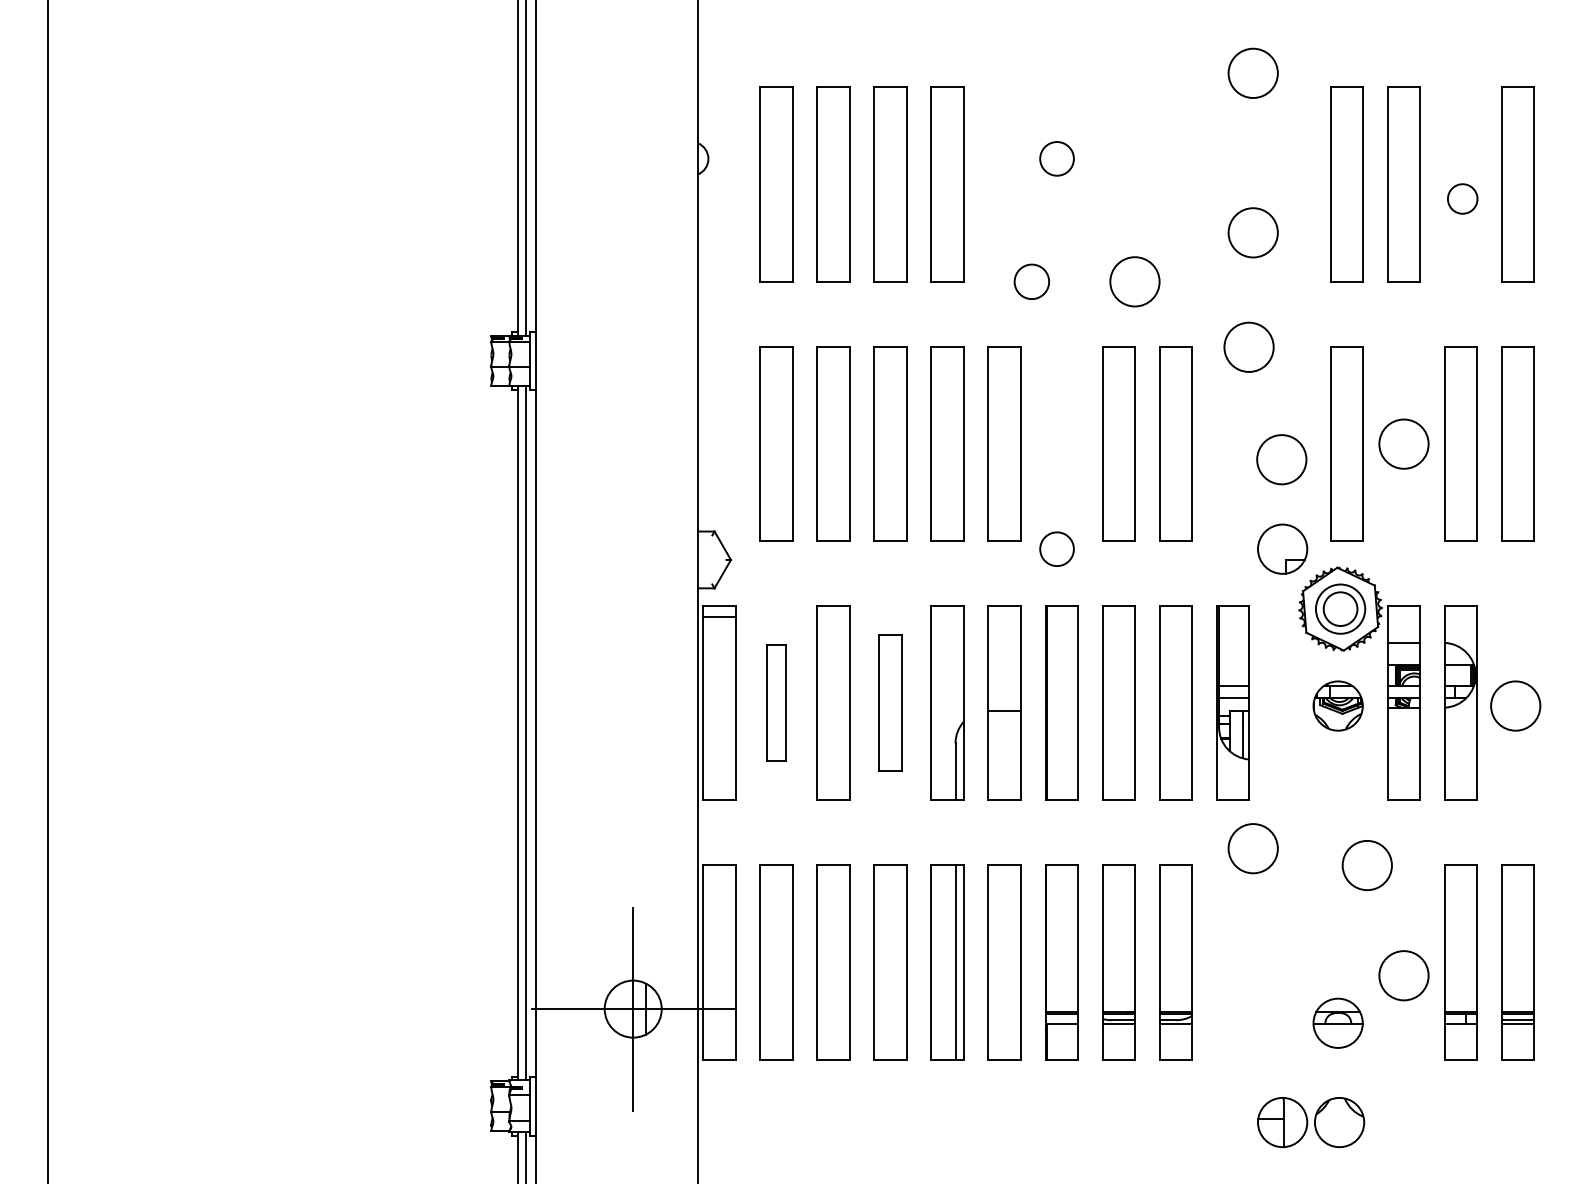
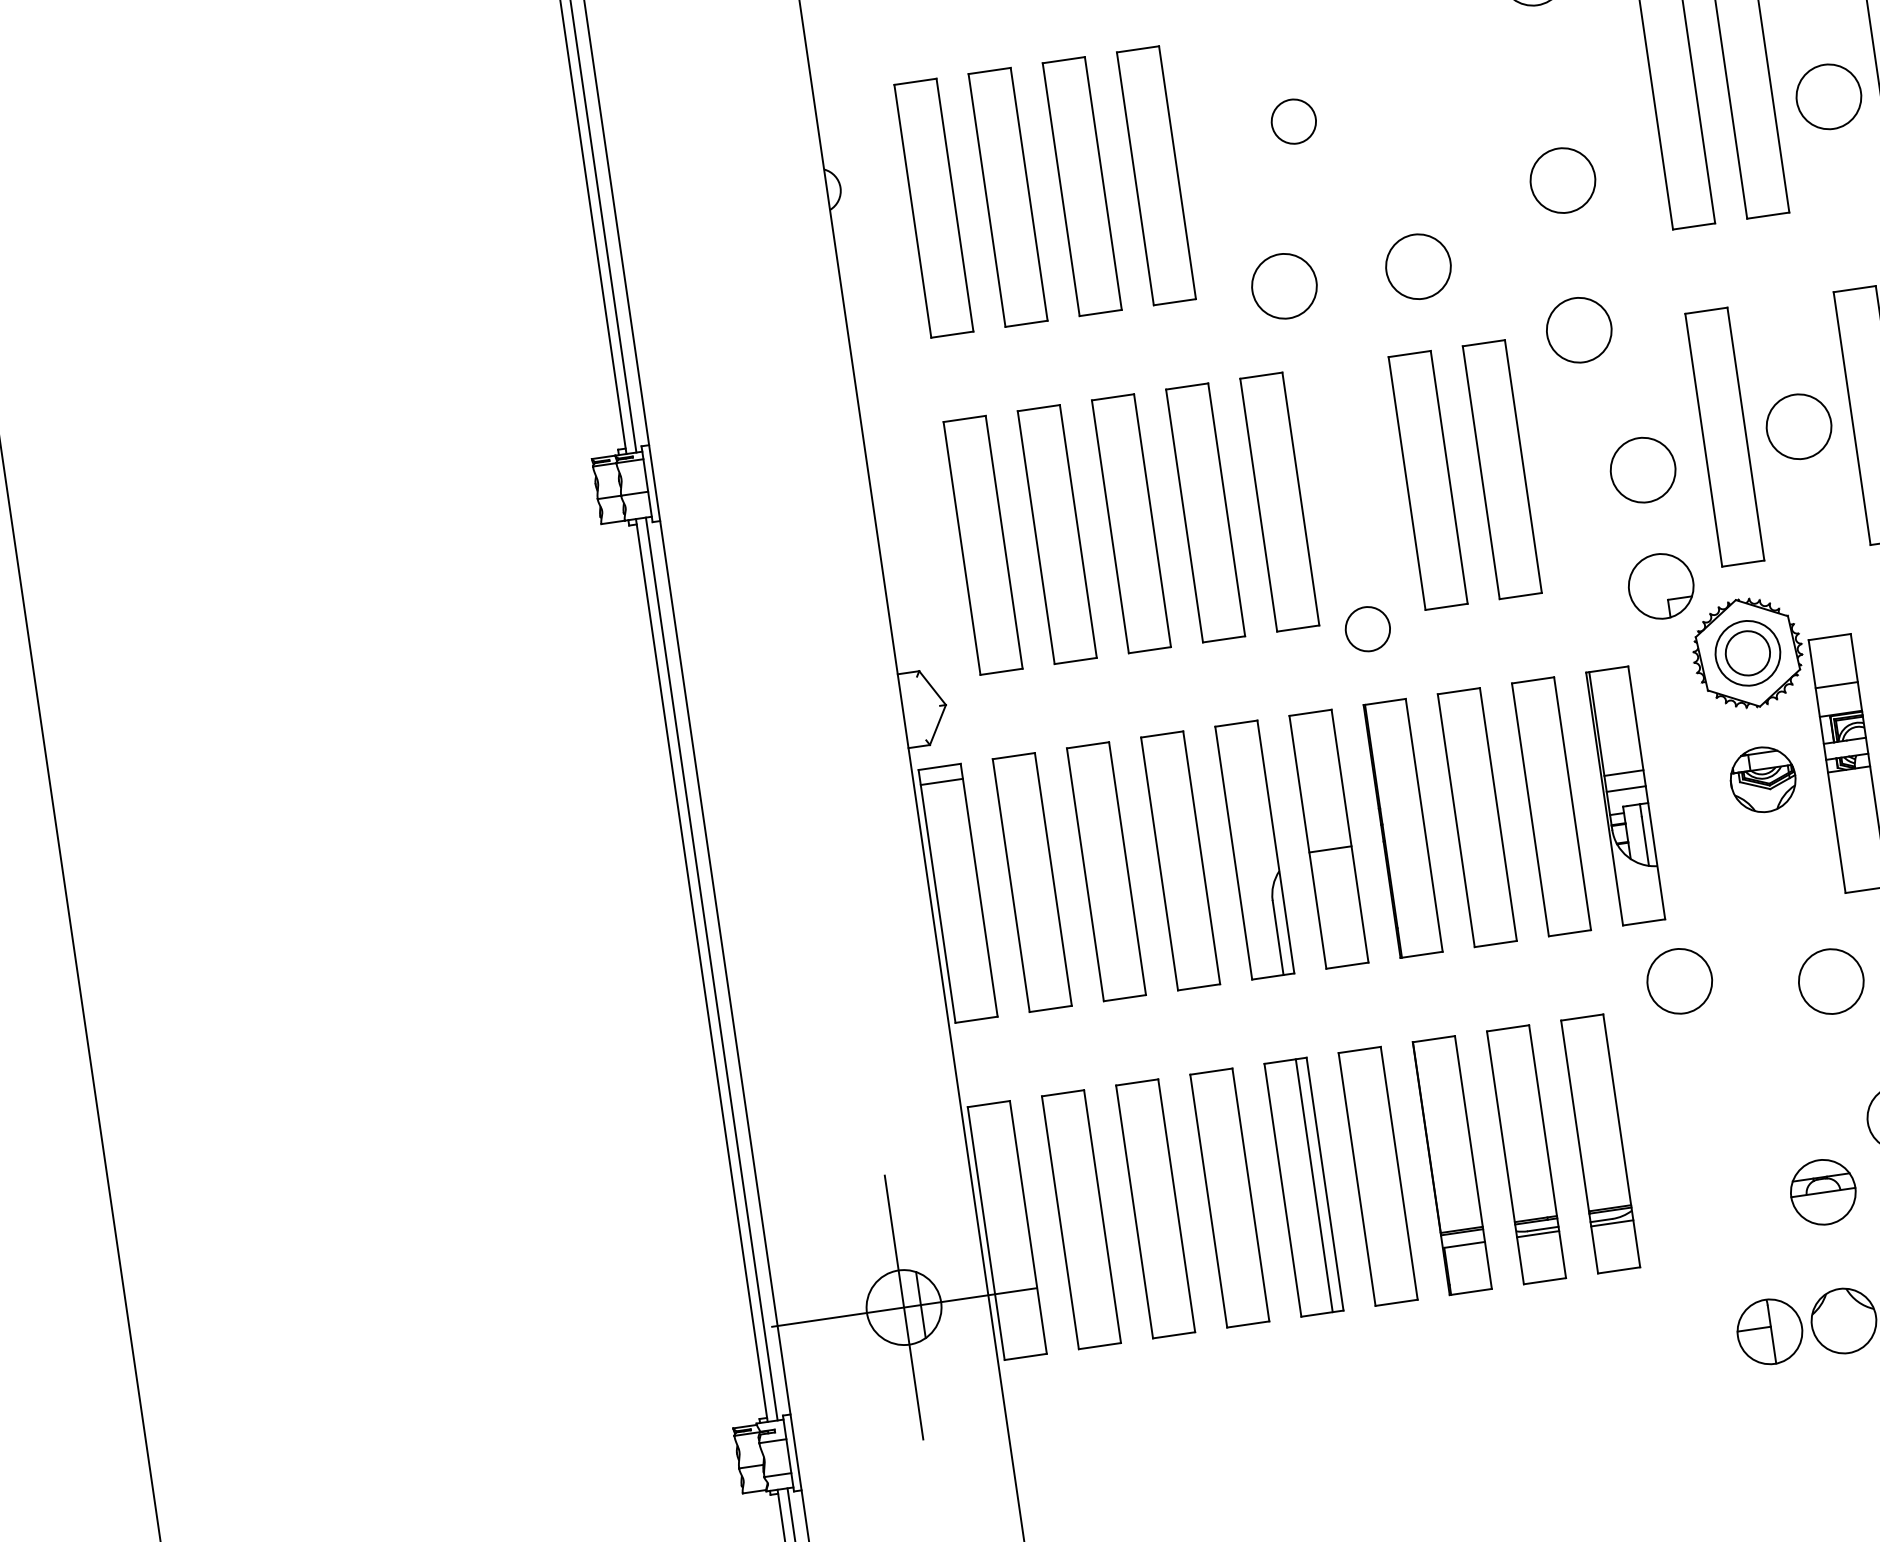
circle: (1462, 198) -> (1828, 96), size x1.67
circle: (1031, 281) -> (1283, 285), size x1.43
part: (776, 702) -> (1032, 881), size x1.67
part: (890, 702) -> (1180, 860), size x1.43

